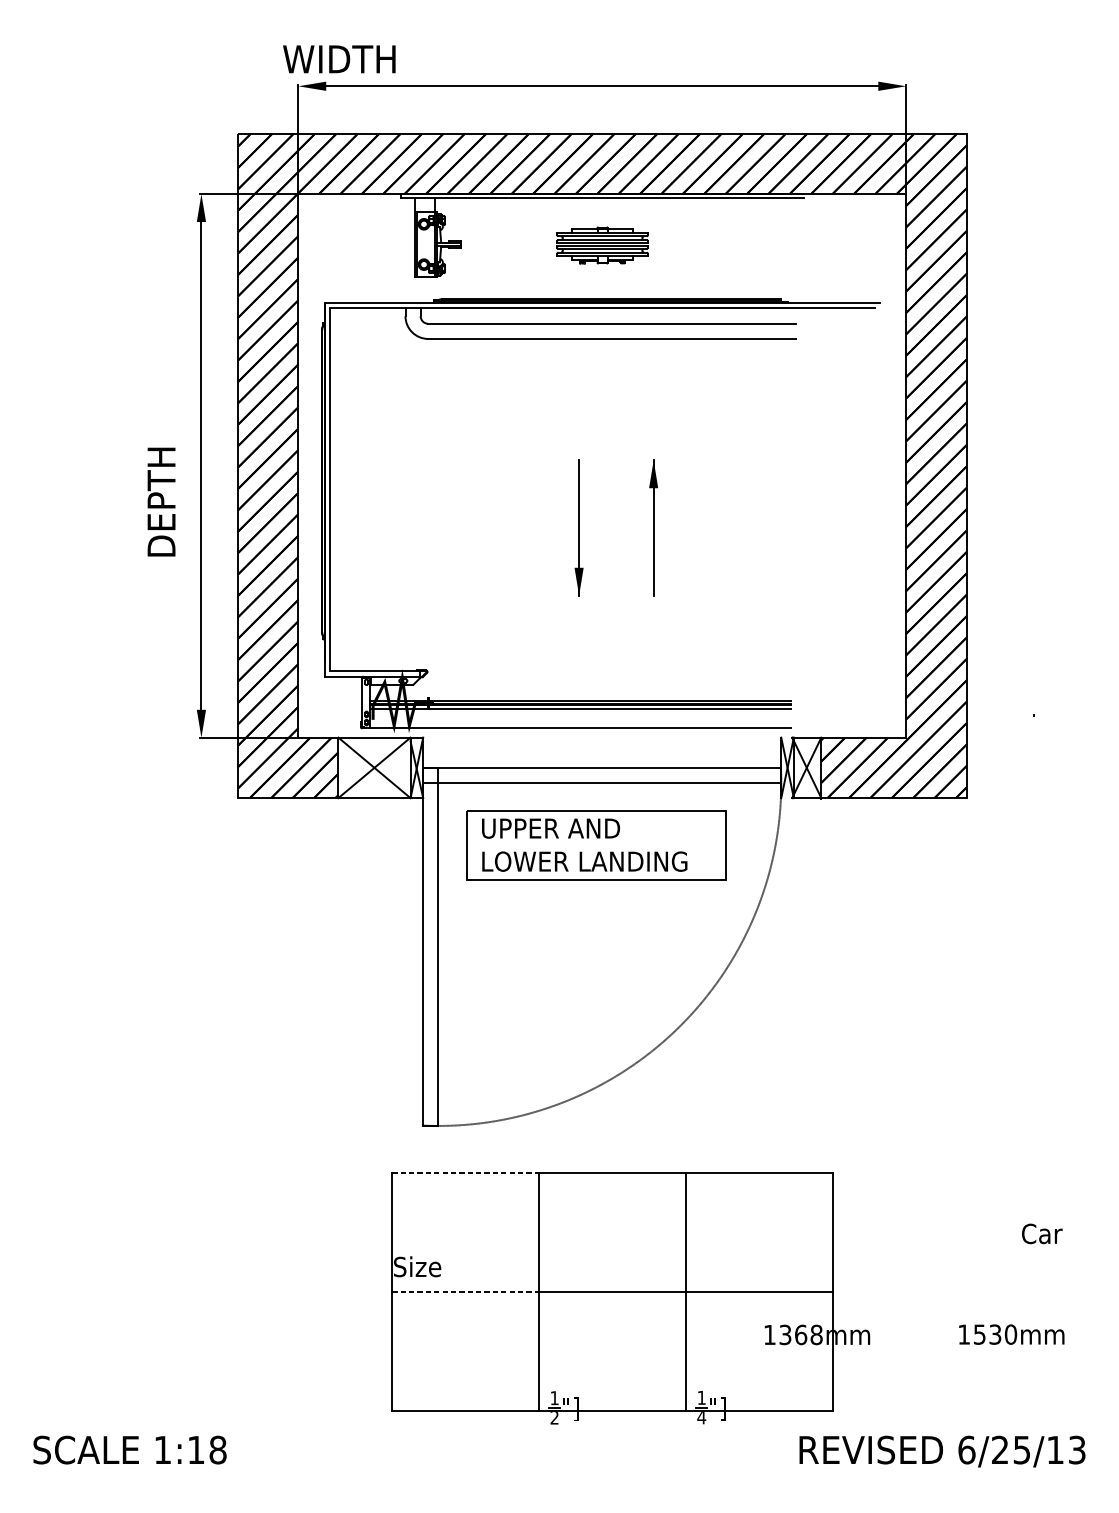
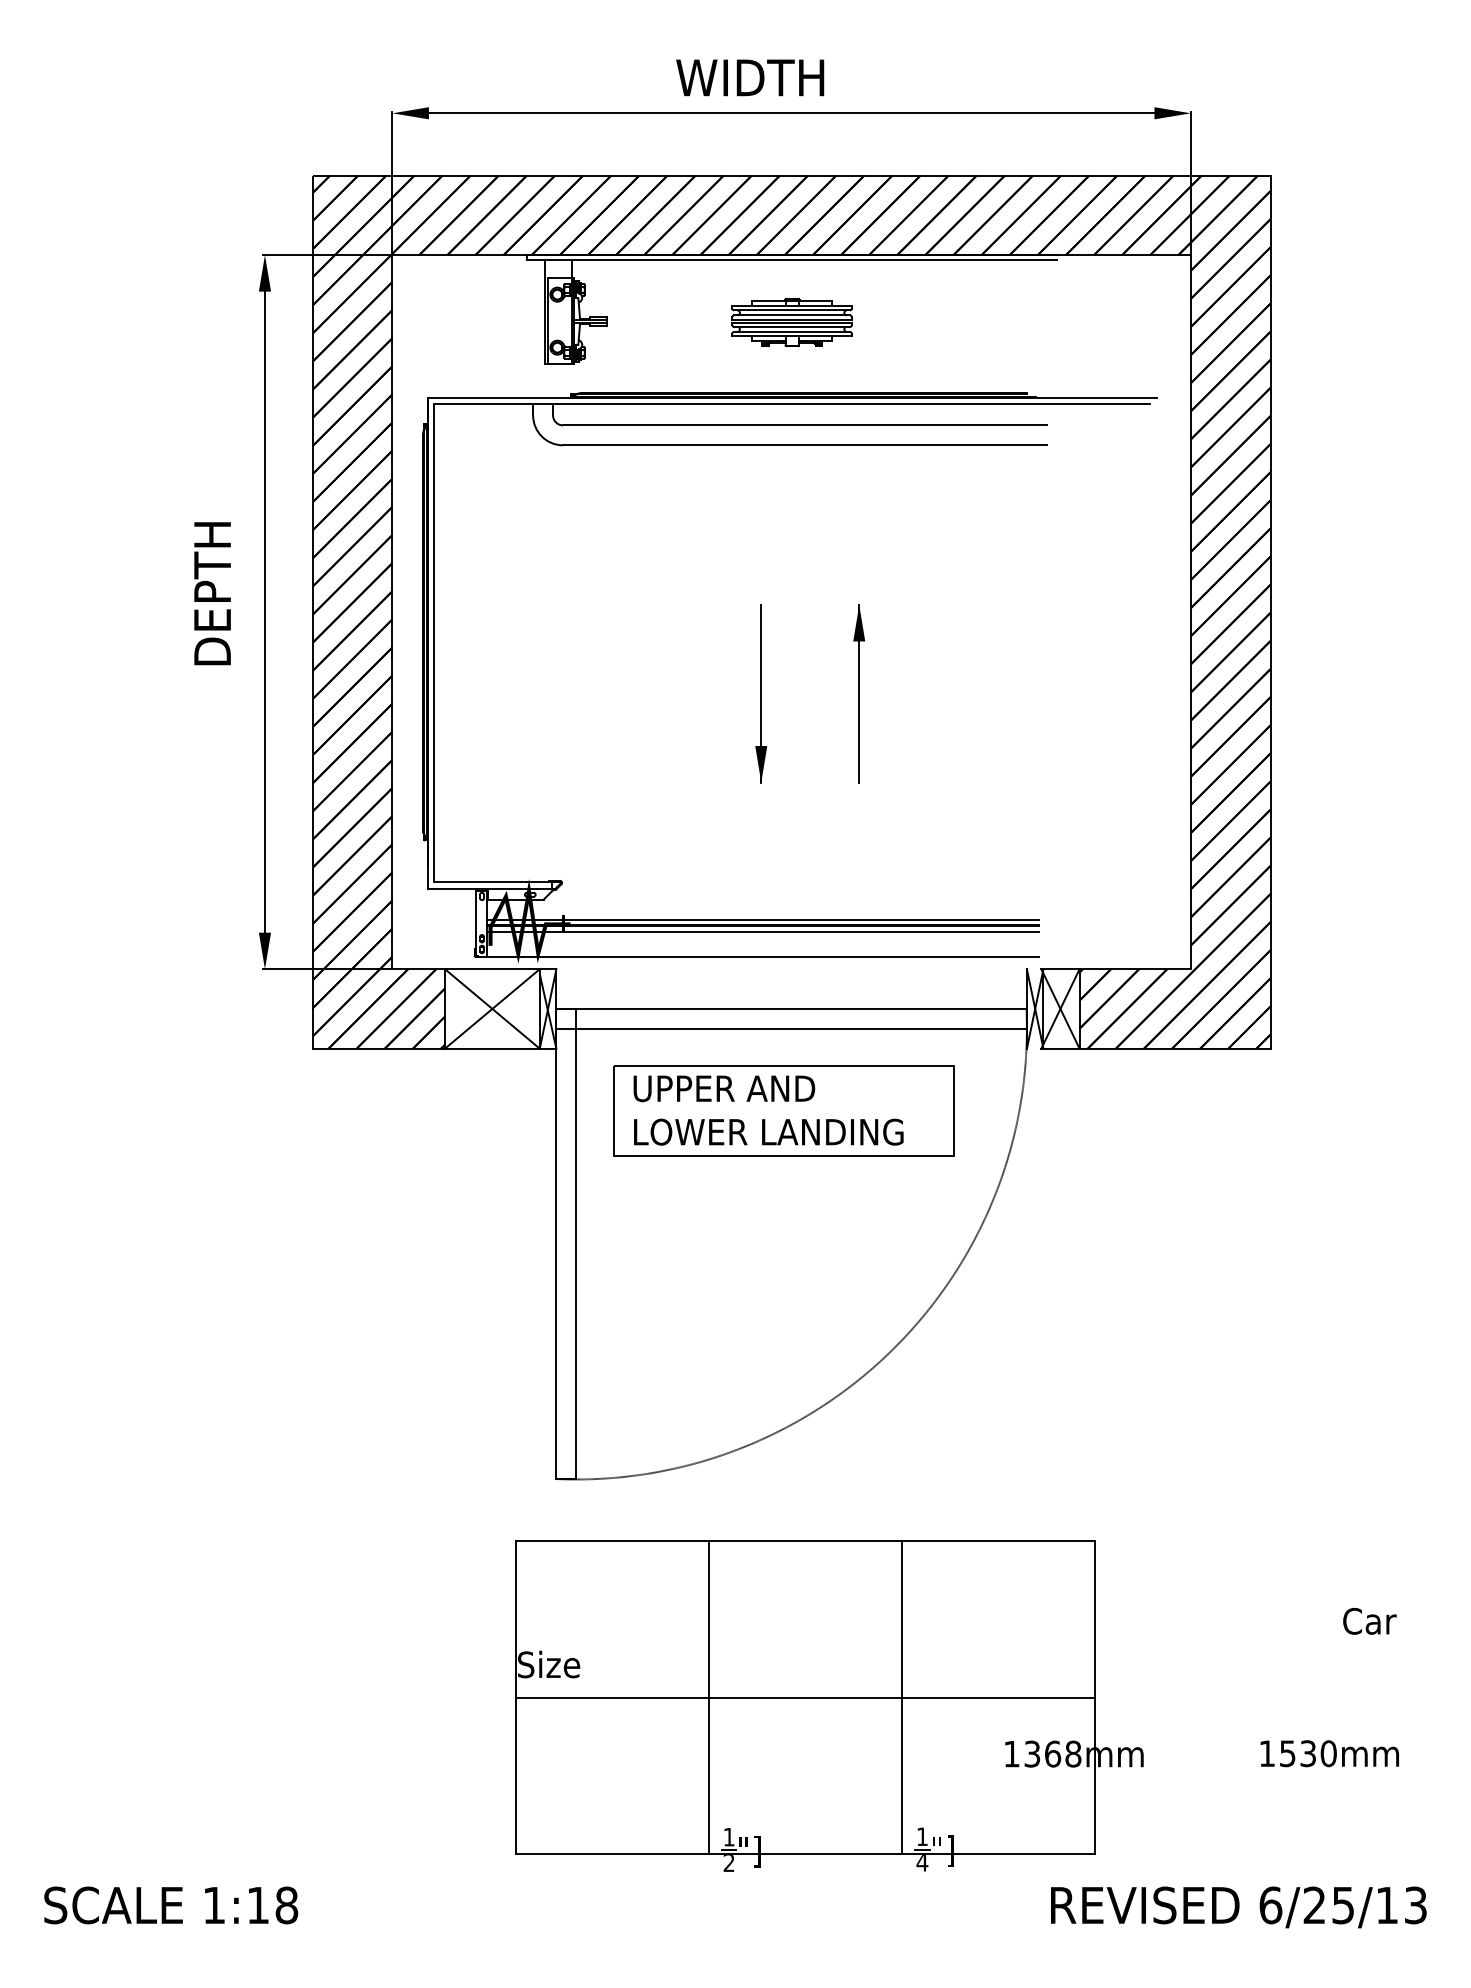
text: (339, 59) -> (750, 77), moved
text: (161, 501) -> (212, 593), moved
line: (465, 1173) -> (612, 1541), dashed -> solid
line: (465, 1291) -> (612, 1697), dashed -> solid

